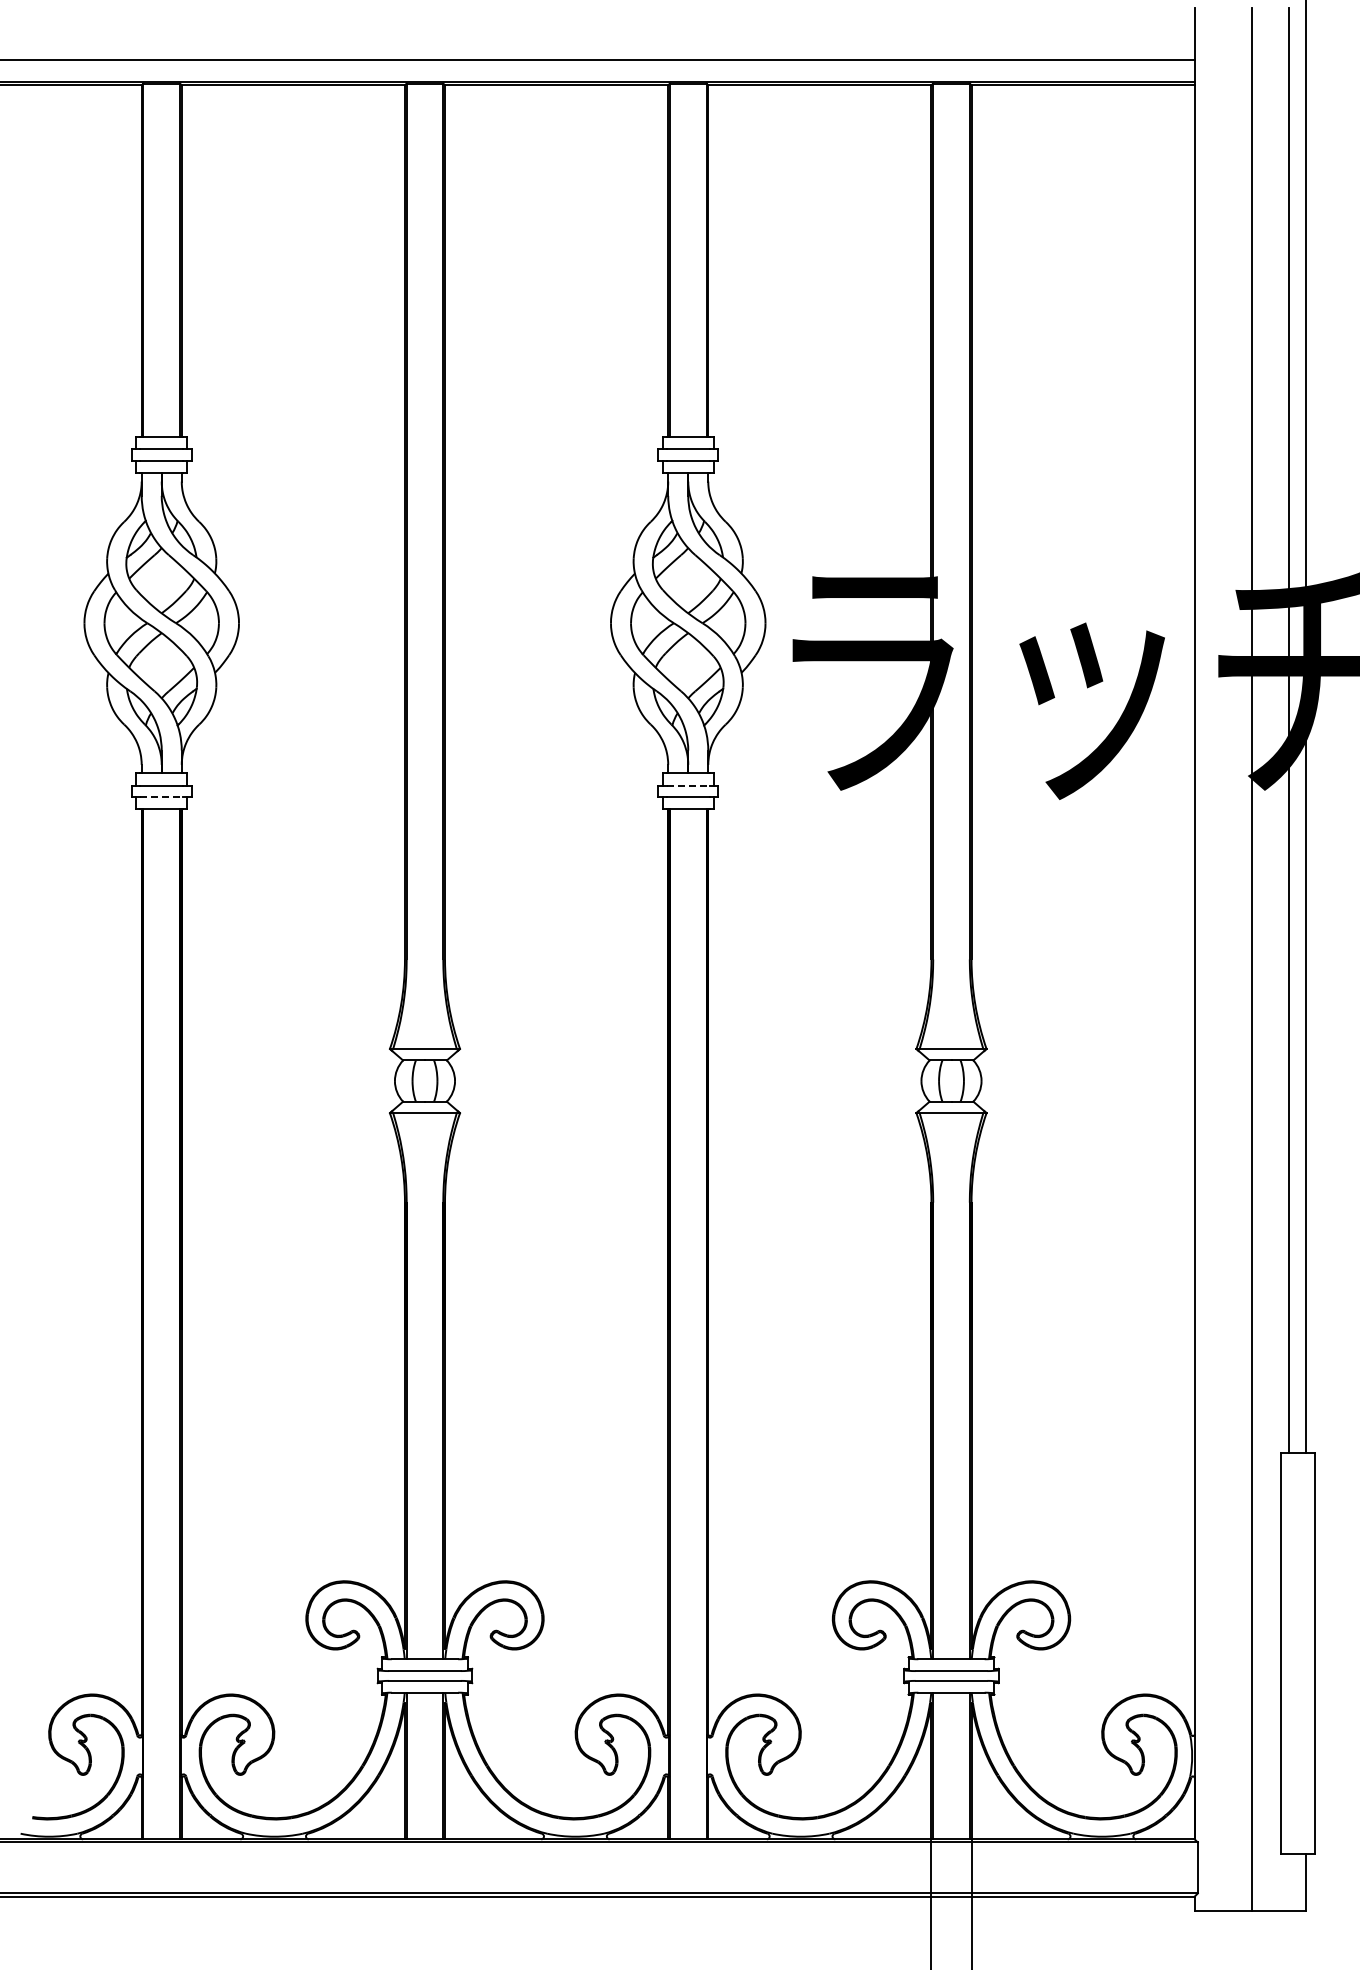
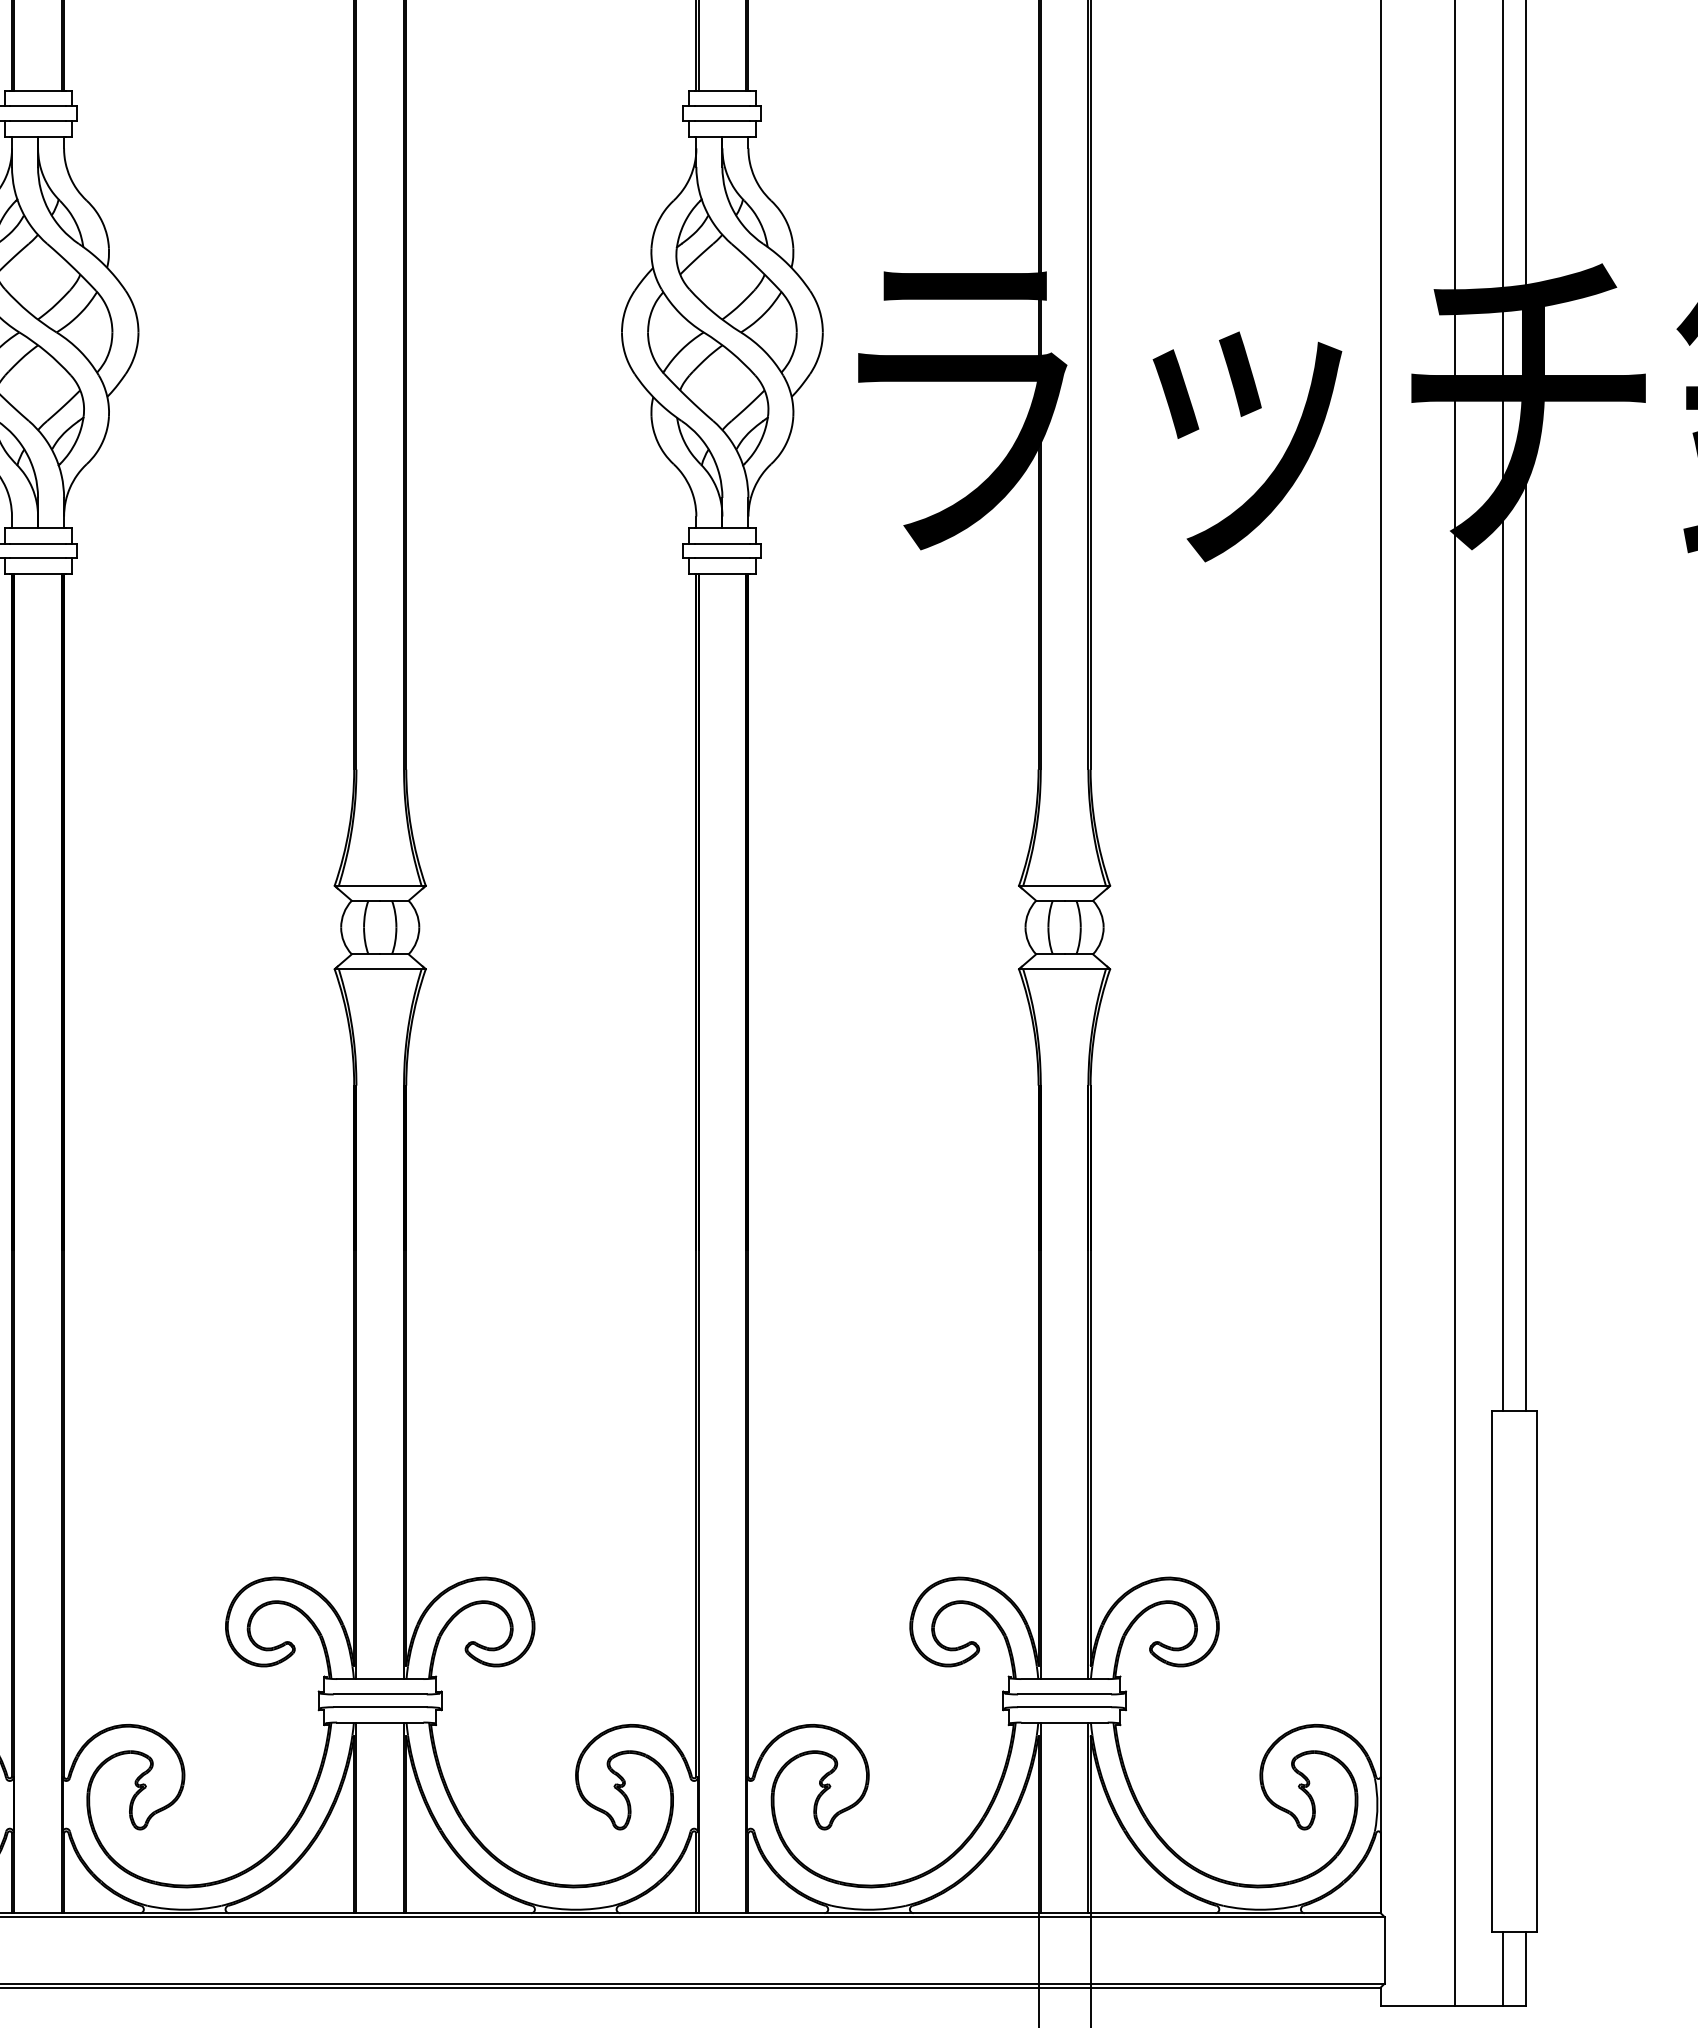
line: (688, 785) -> (722, 543), dashed -> solid
line: (162, 797) -> (39, 558), dashed -> solid
line: (1289, 1881) -> (1503, 1967), added

